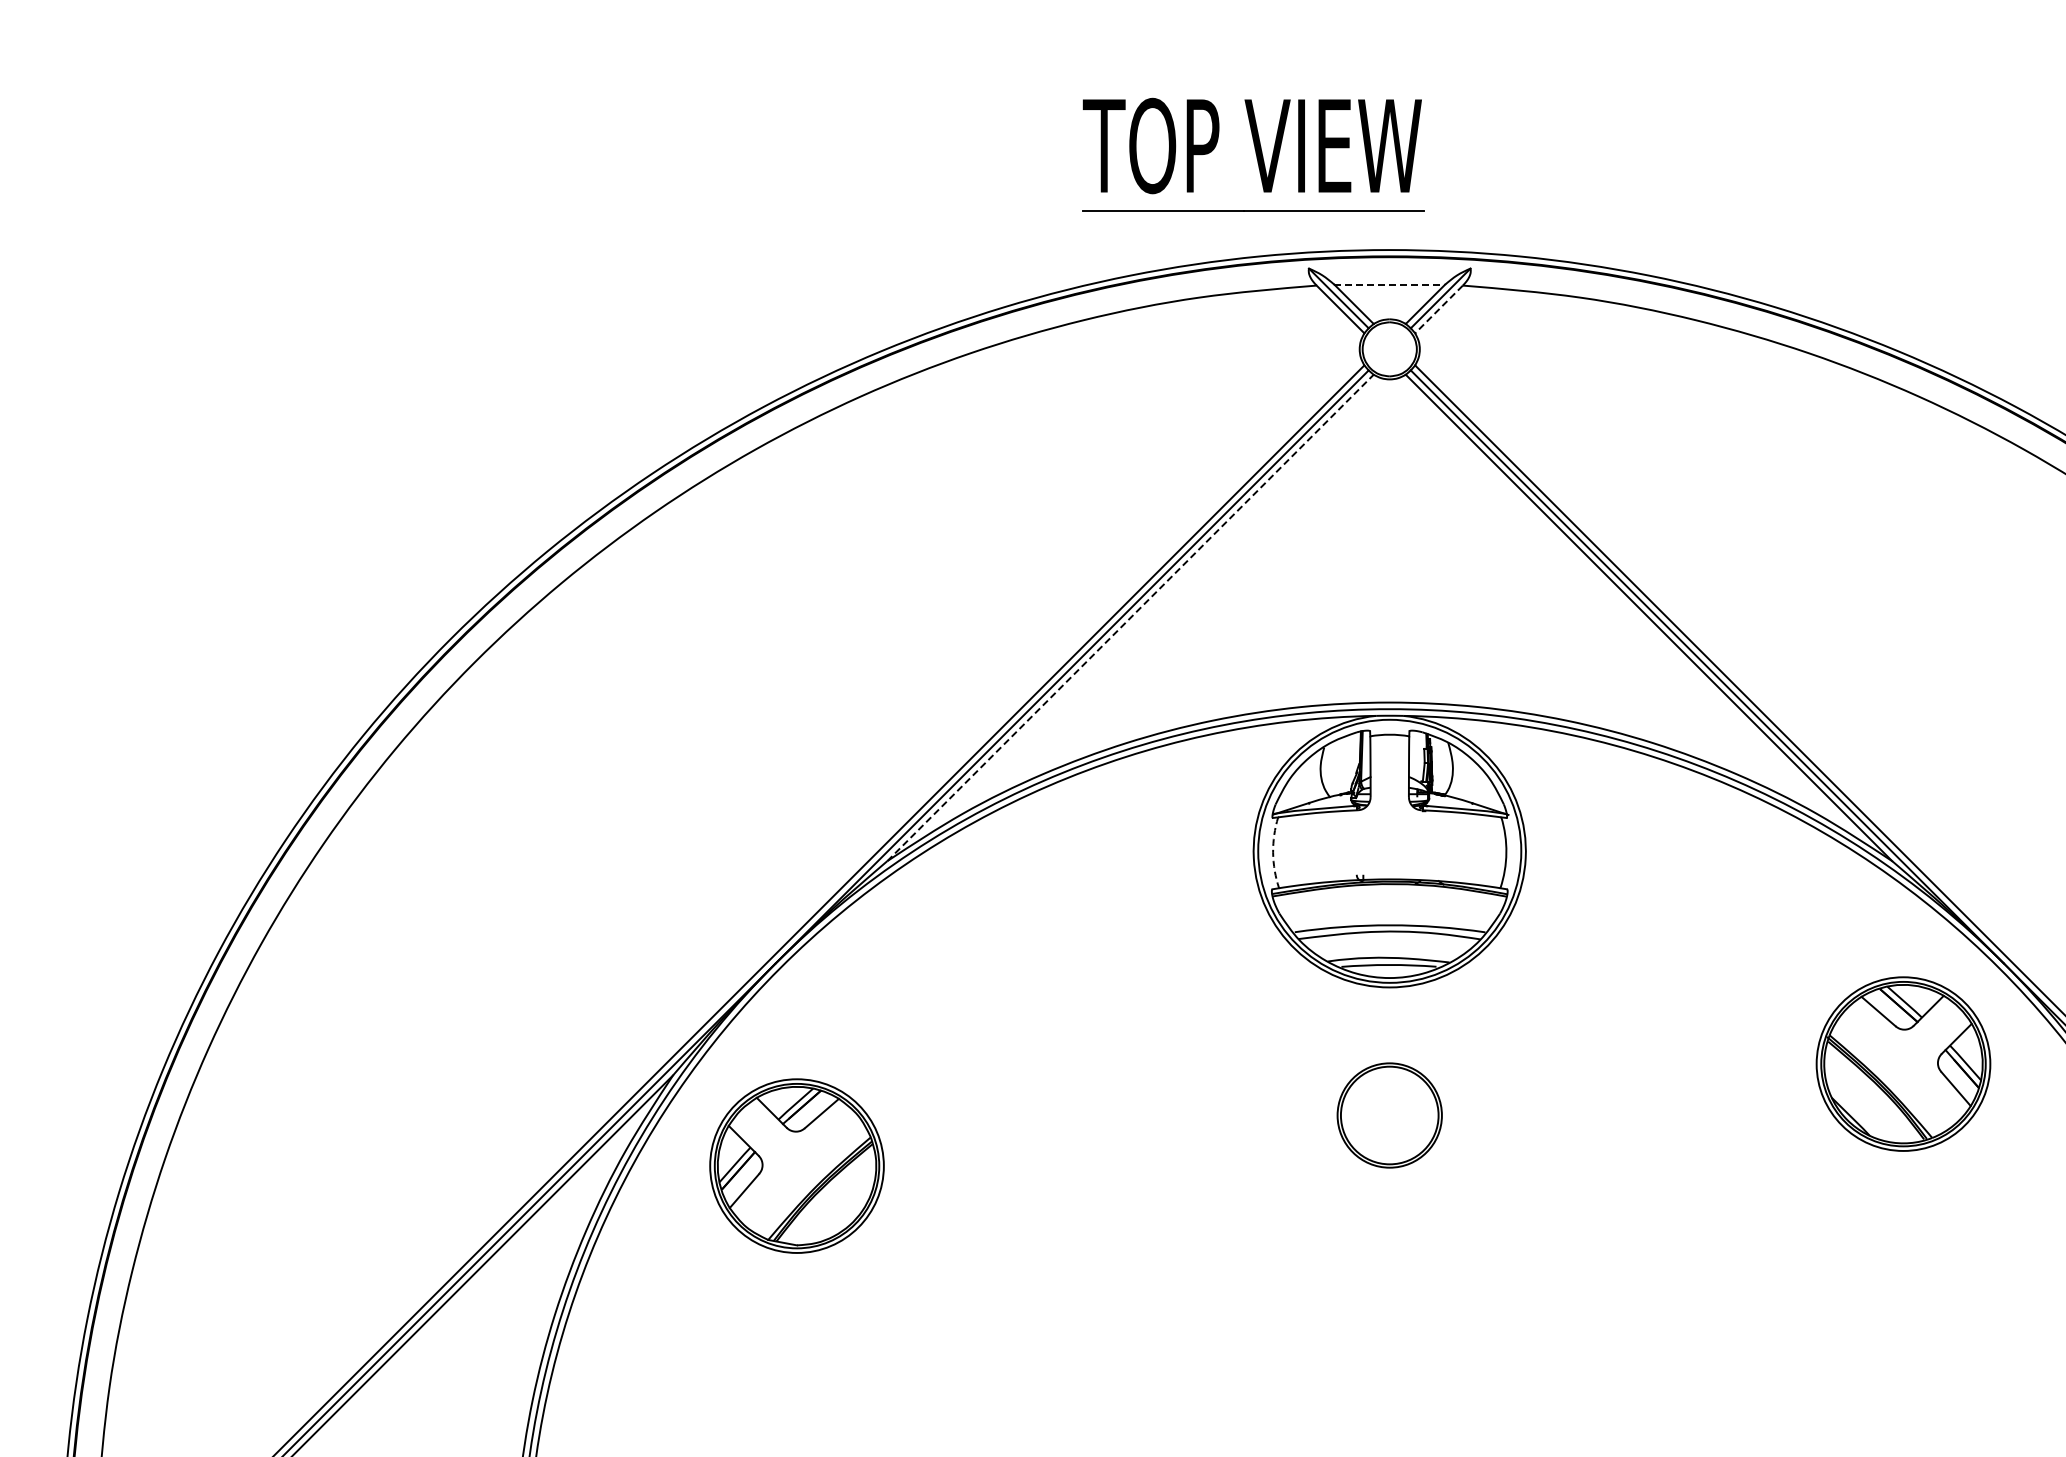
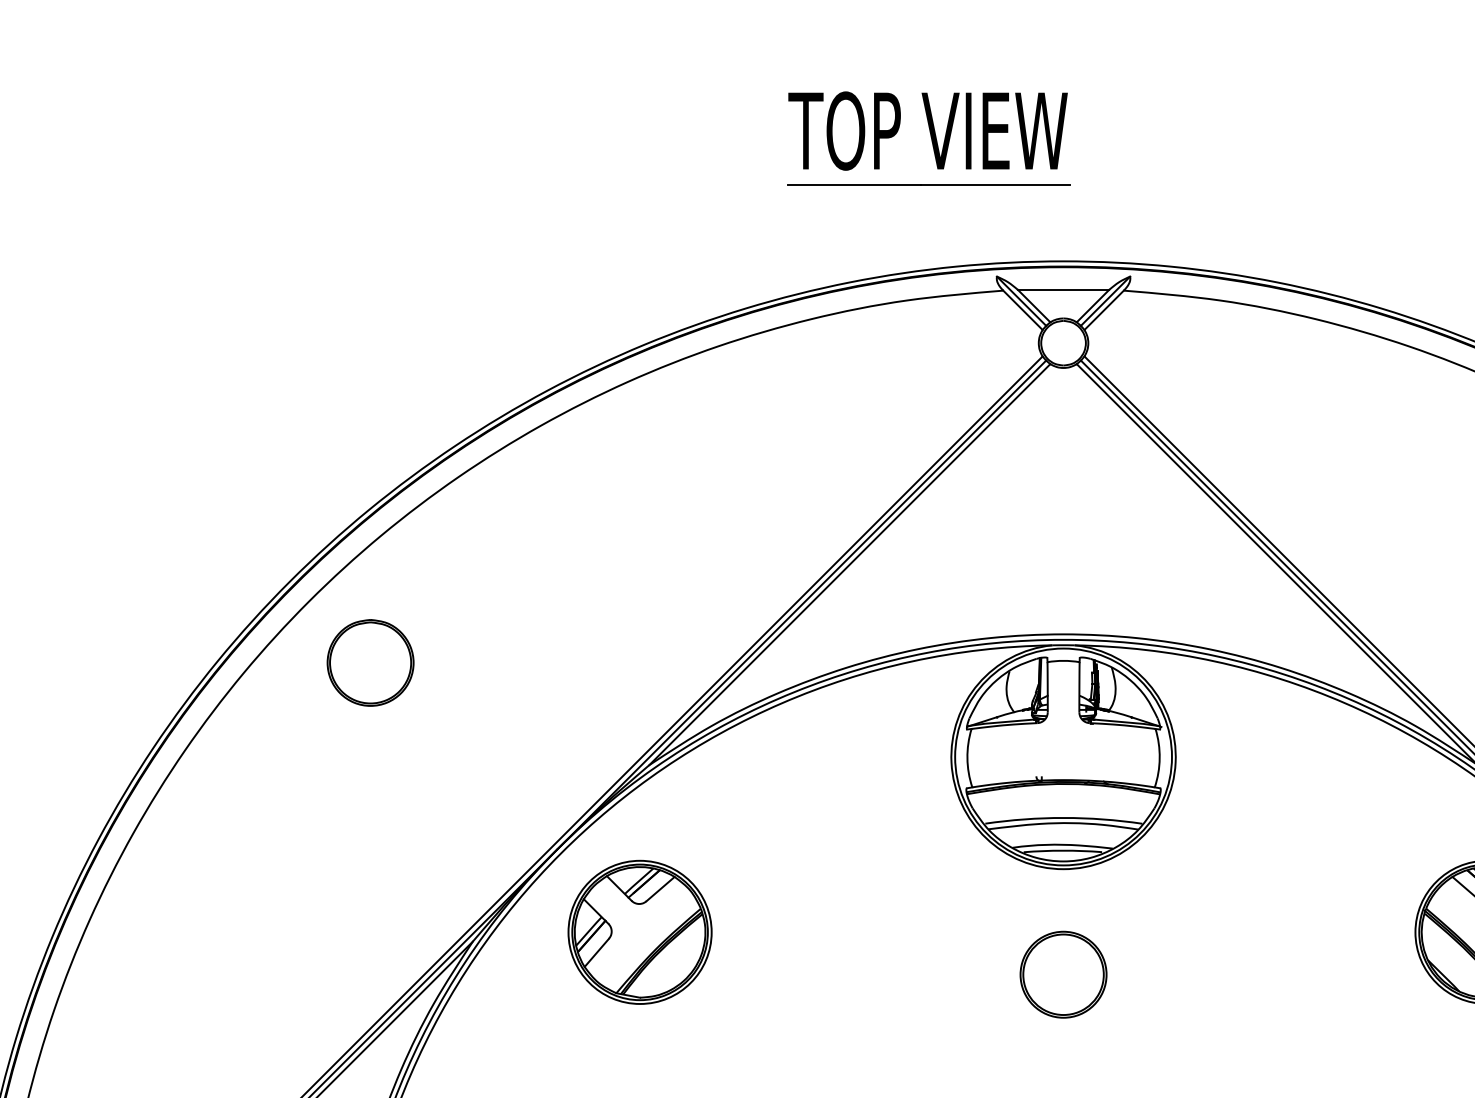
part: (1253, 154) -> (928, 138), moved
line: (1390, 284) -> (1064, 289), dashed -> solid
line: (1439, 309) -> (1104, 310), dashed -> solid
line: (1130, 617) -> (849, 564), dashed -> solid
part: (549, 737) -> (370, 663), added
arc: (1273, 852) -> (967, 757), dashed -> solid
part: (796, 1165) -> (639, 931), moved

